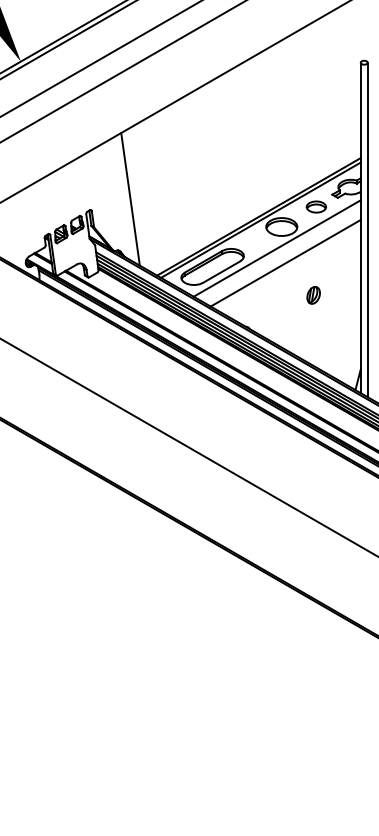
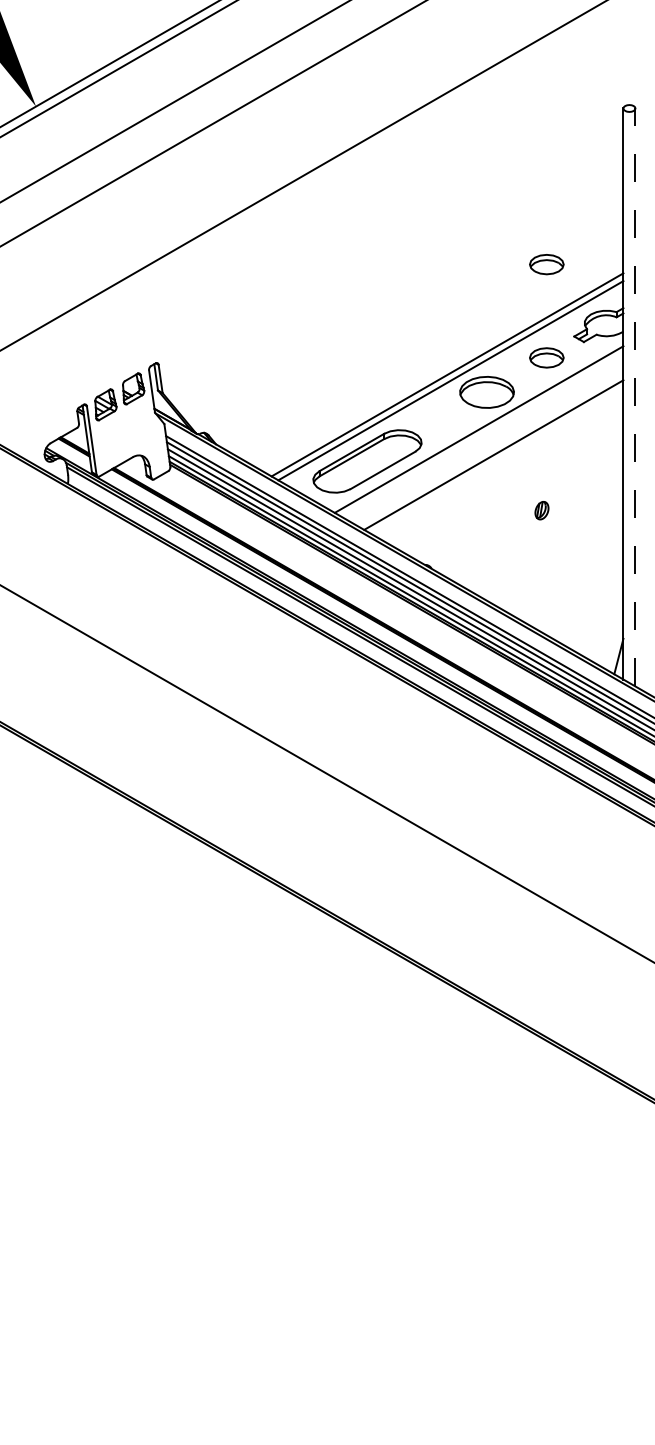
part: (315, 152) -> (545, 263), added
line: (130, 199) -> (225, 344), removed
line: (367, 229) -> (635, 396), solid -> dashed
part: (313, 295) -> (541, 510), size x0.6

